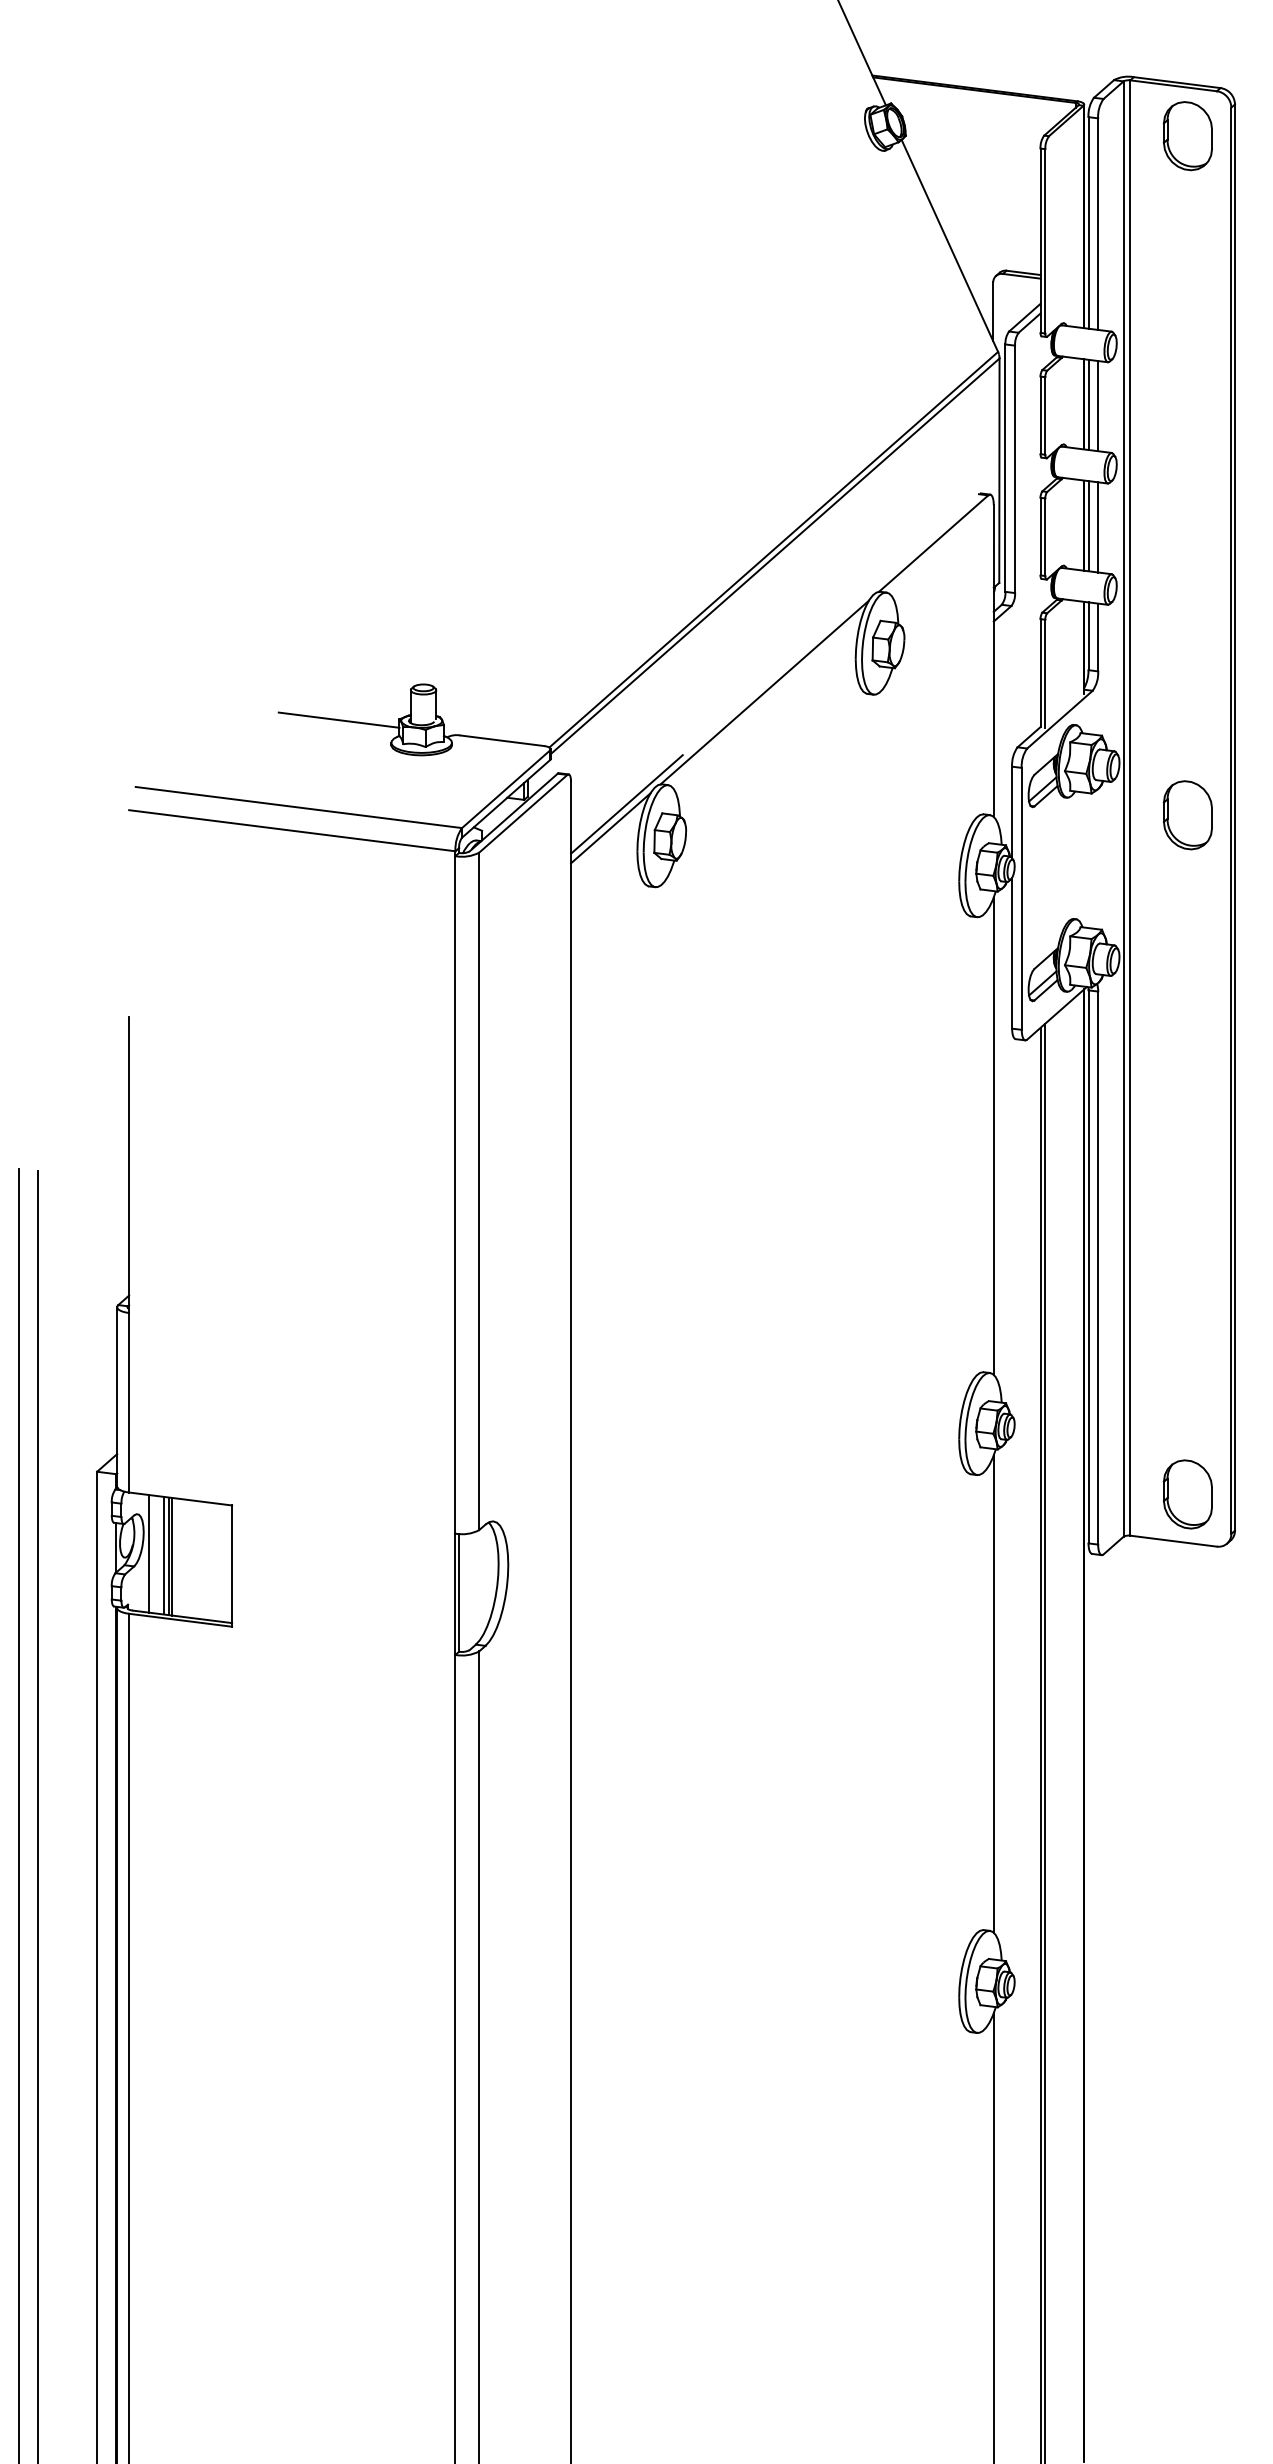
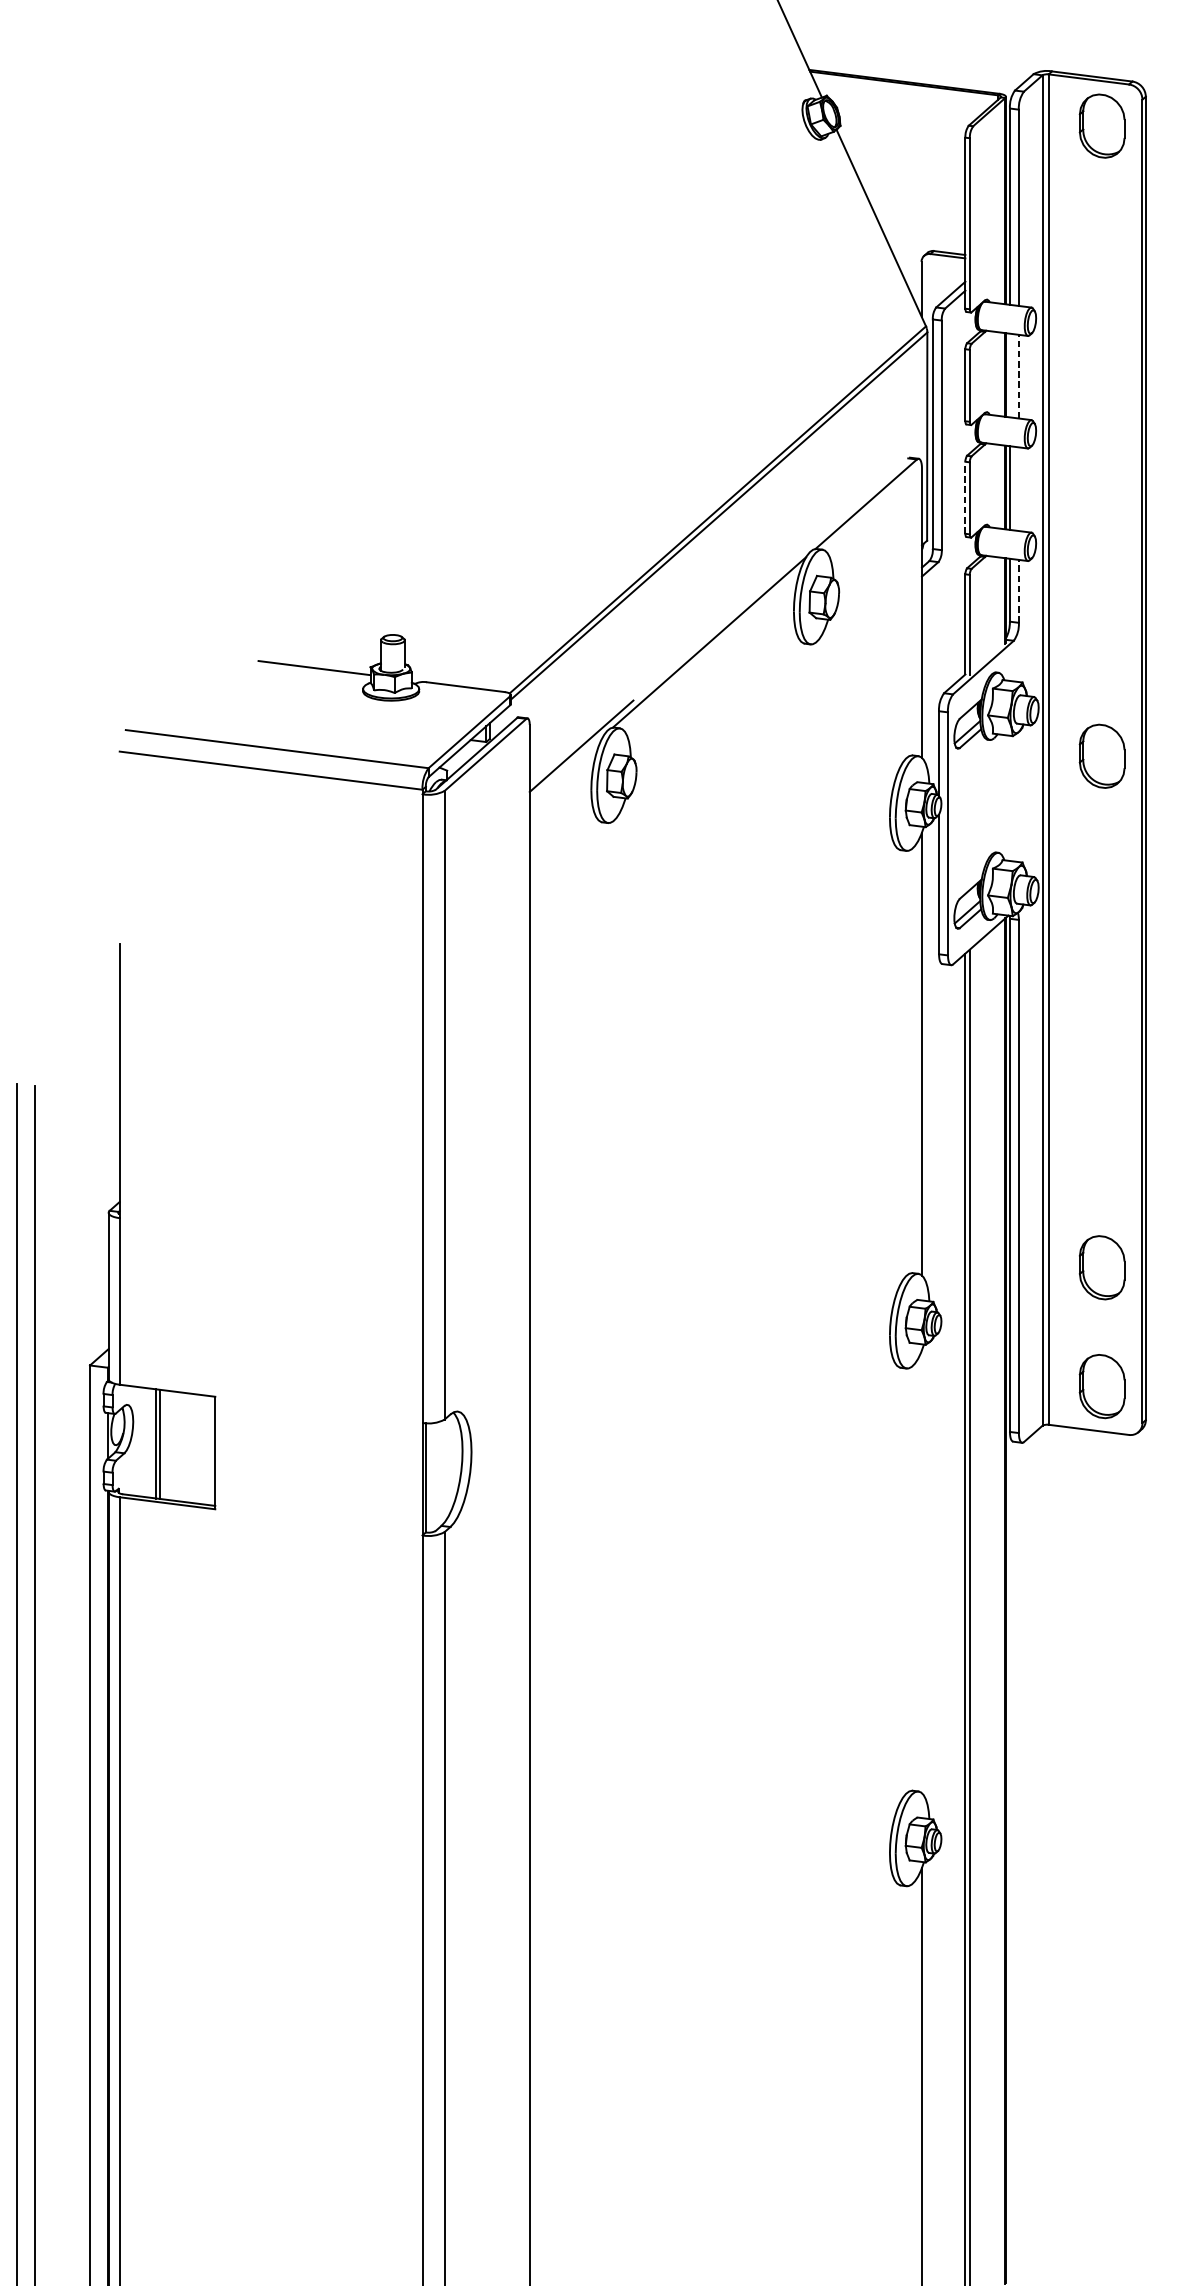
line: (1088, 404) -> (1009, 375), removed
line: (1098, 405) -> (1019, 376), solid -> dashed
line: (1098, 527) -> (1019, 489), removed
line: (1040, 536) -> (965, 497), solid -> dashed
line: (1098, 637) -> (1019, 591), solid -> dashed
line: (610, 828) -> (566, 768), removed
part: (1187, 1366) -> (1101, 1267), added
line: (148, 1553) -> (137, 1441), removed
line: (163, 1555) -> (151, 1443), removed
line: (993, 1693) -> (921, 1571), removed

